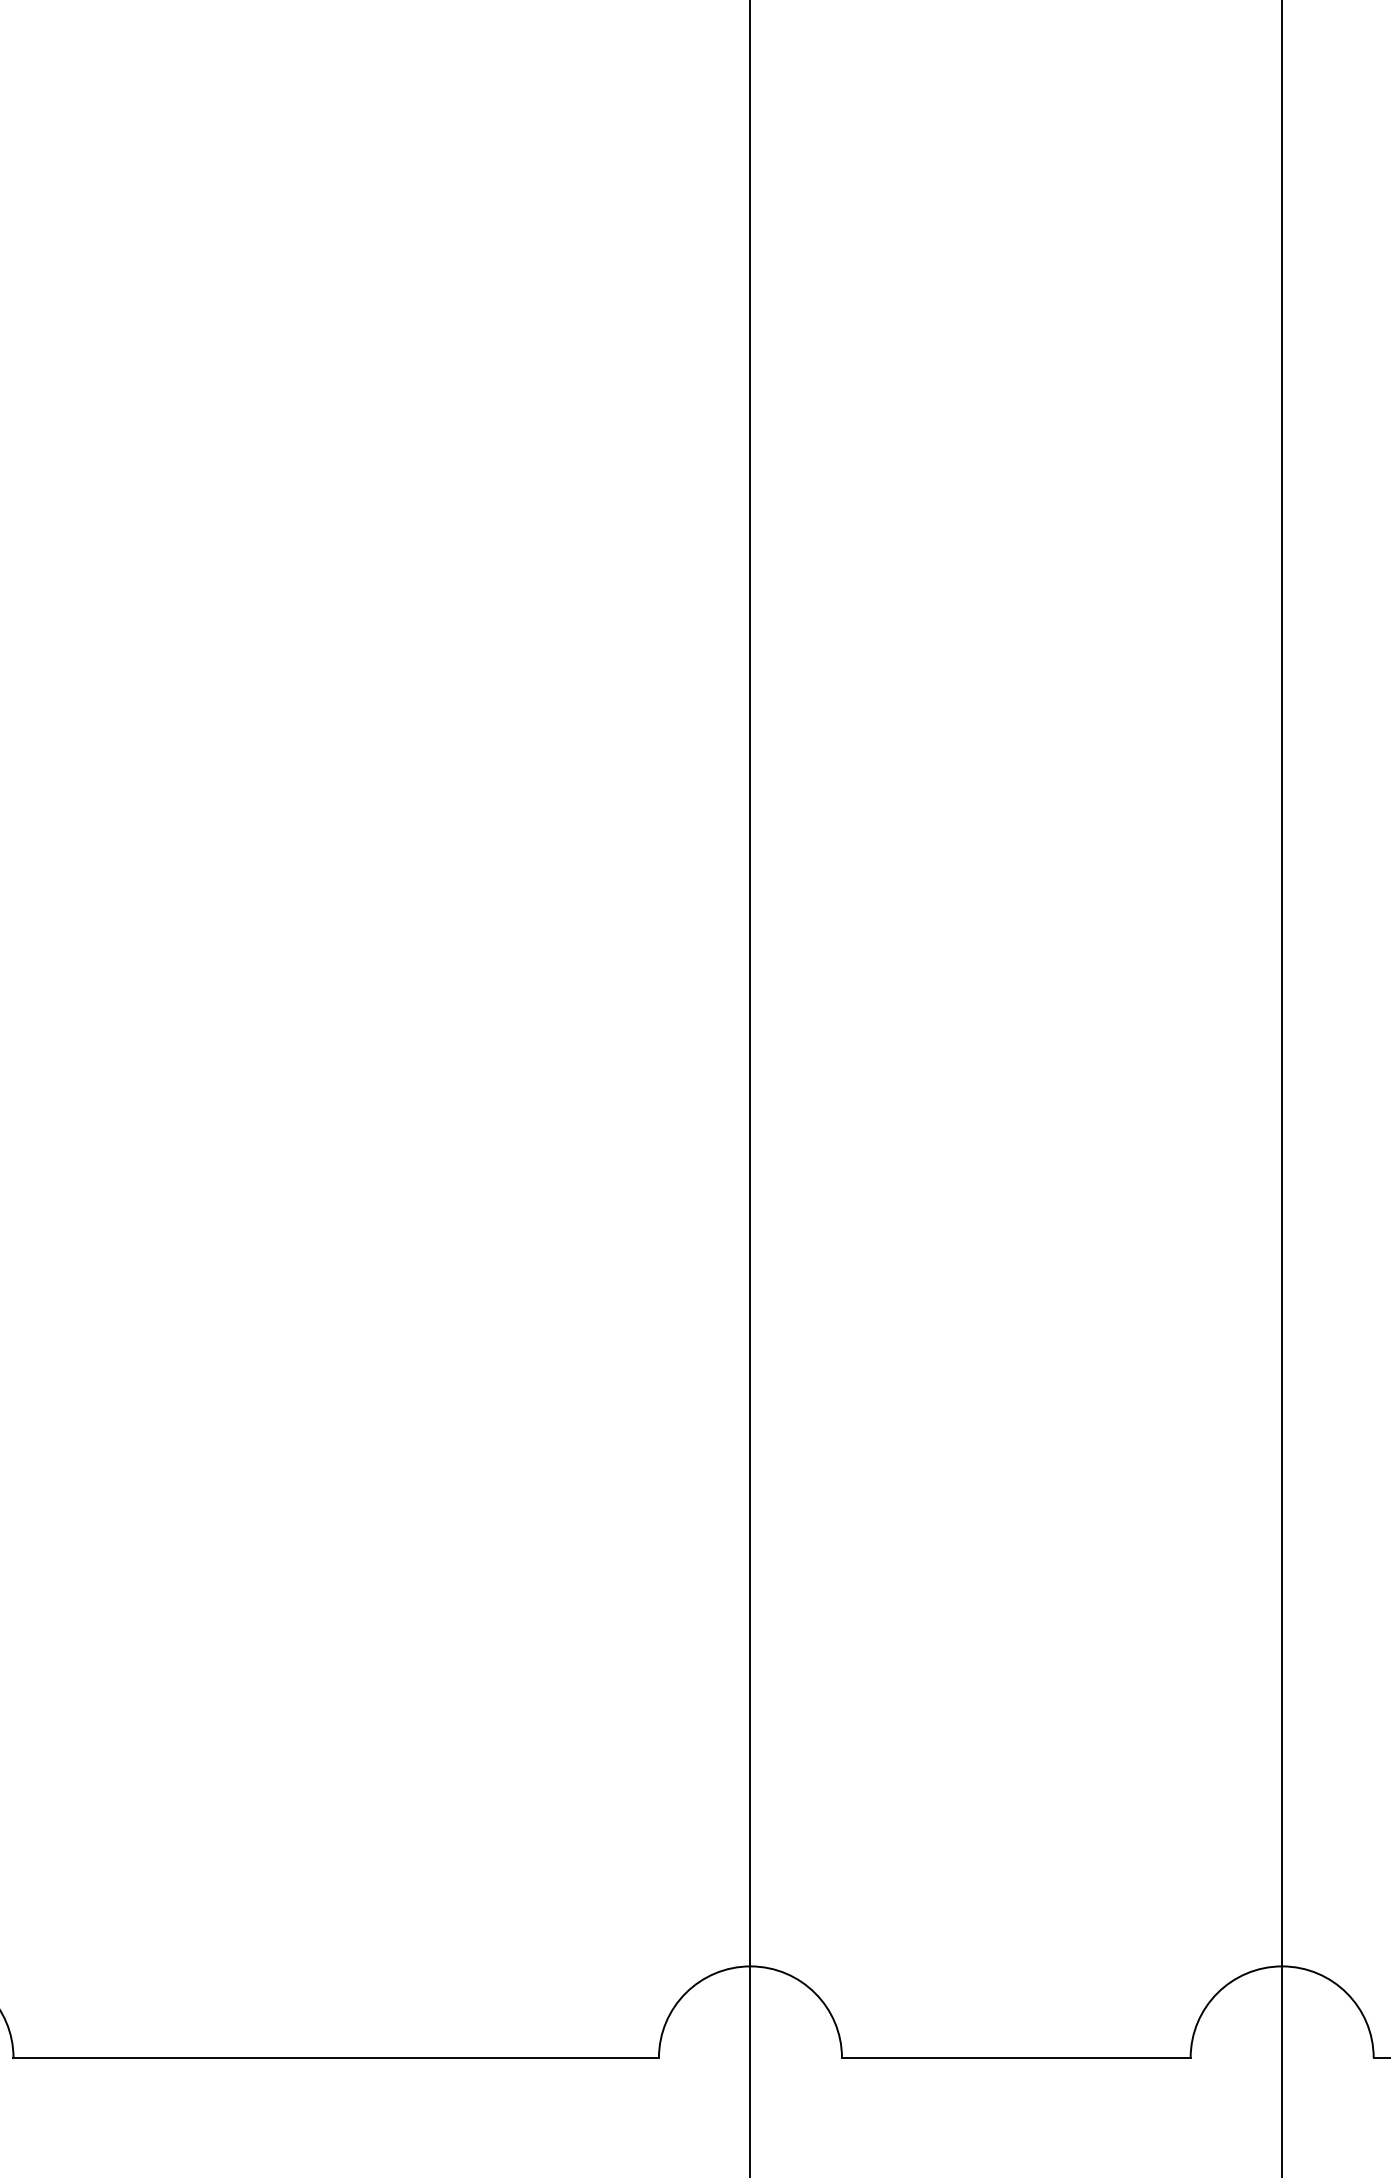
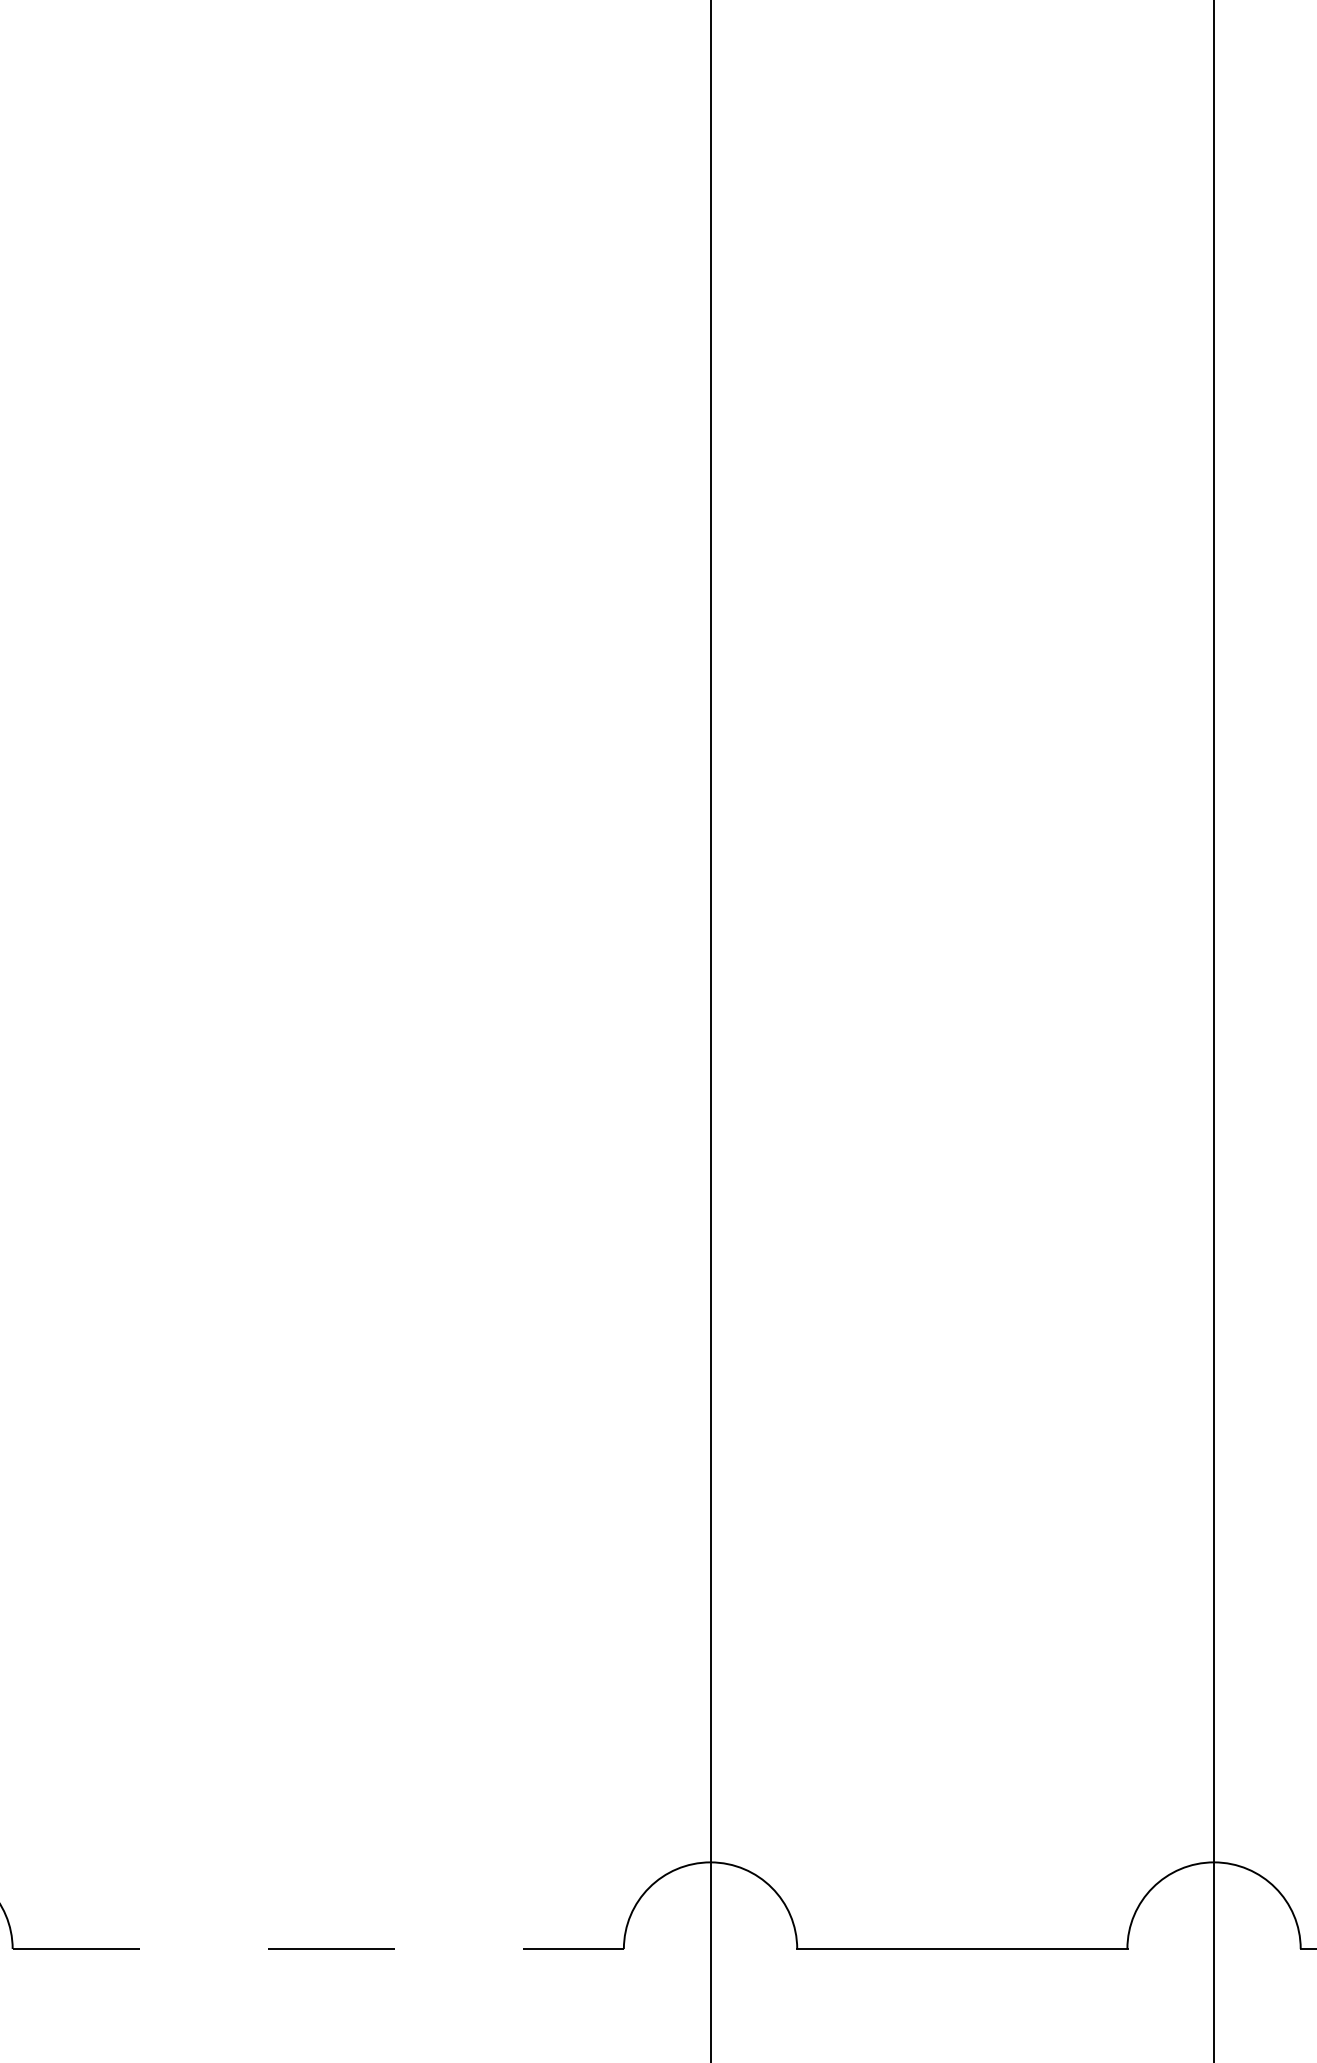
line: (336, 2058) -> (318, 1949), solid -> dashed

